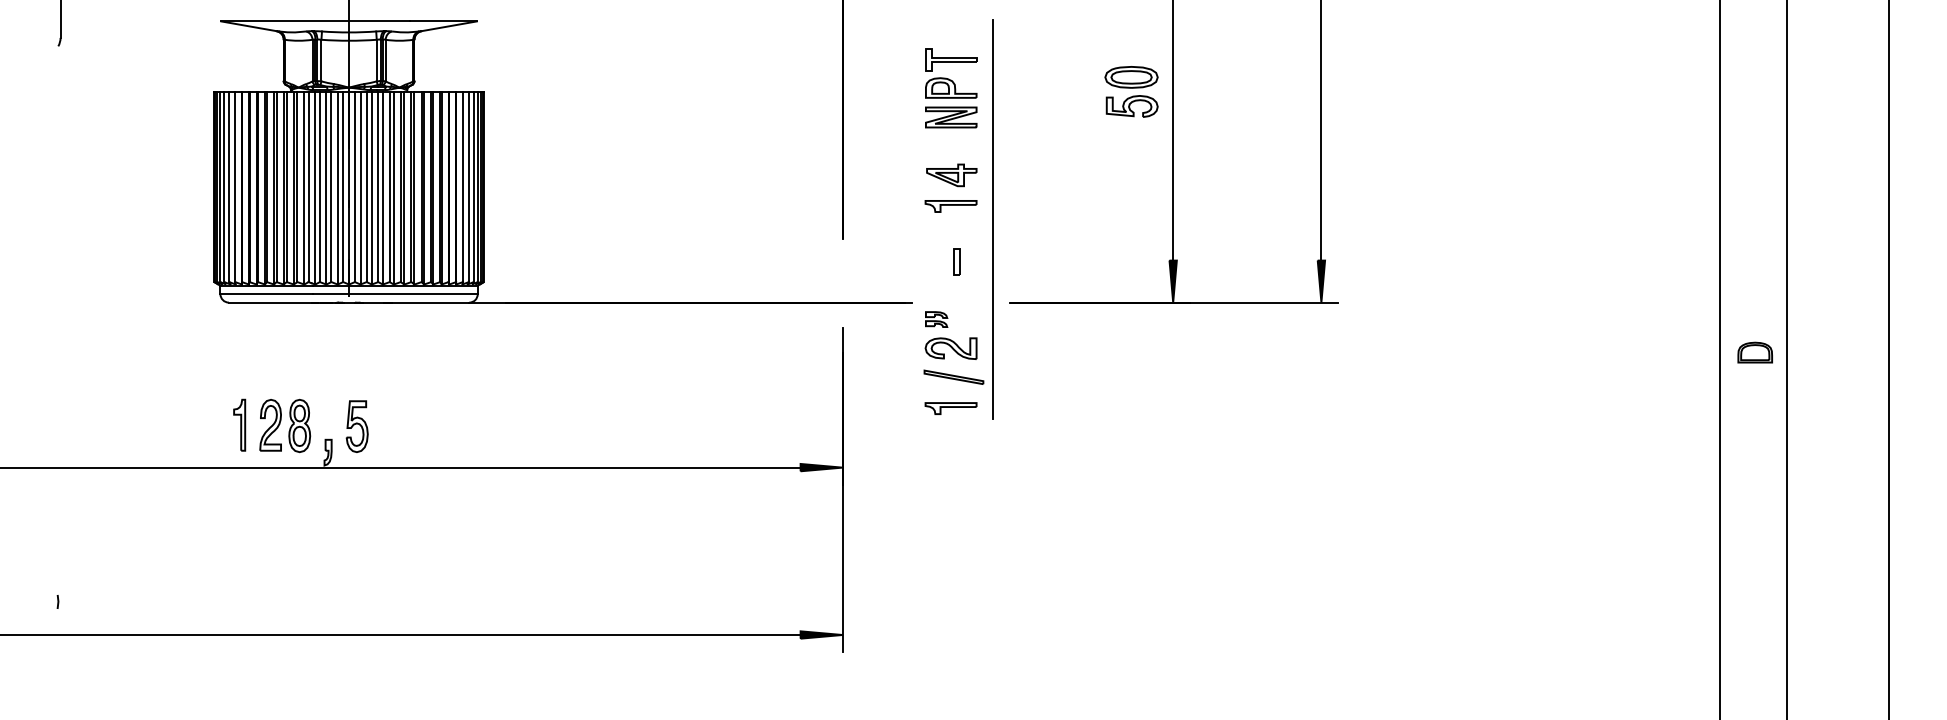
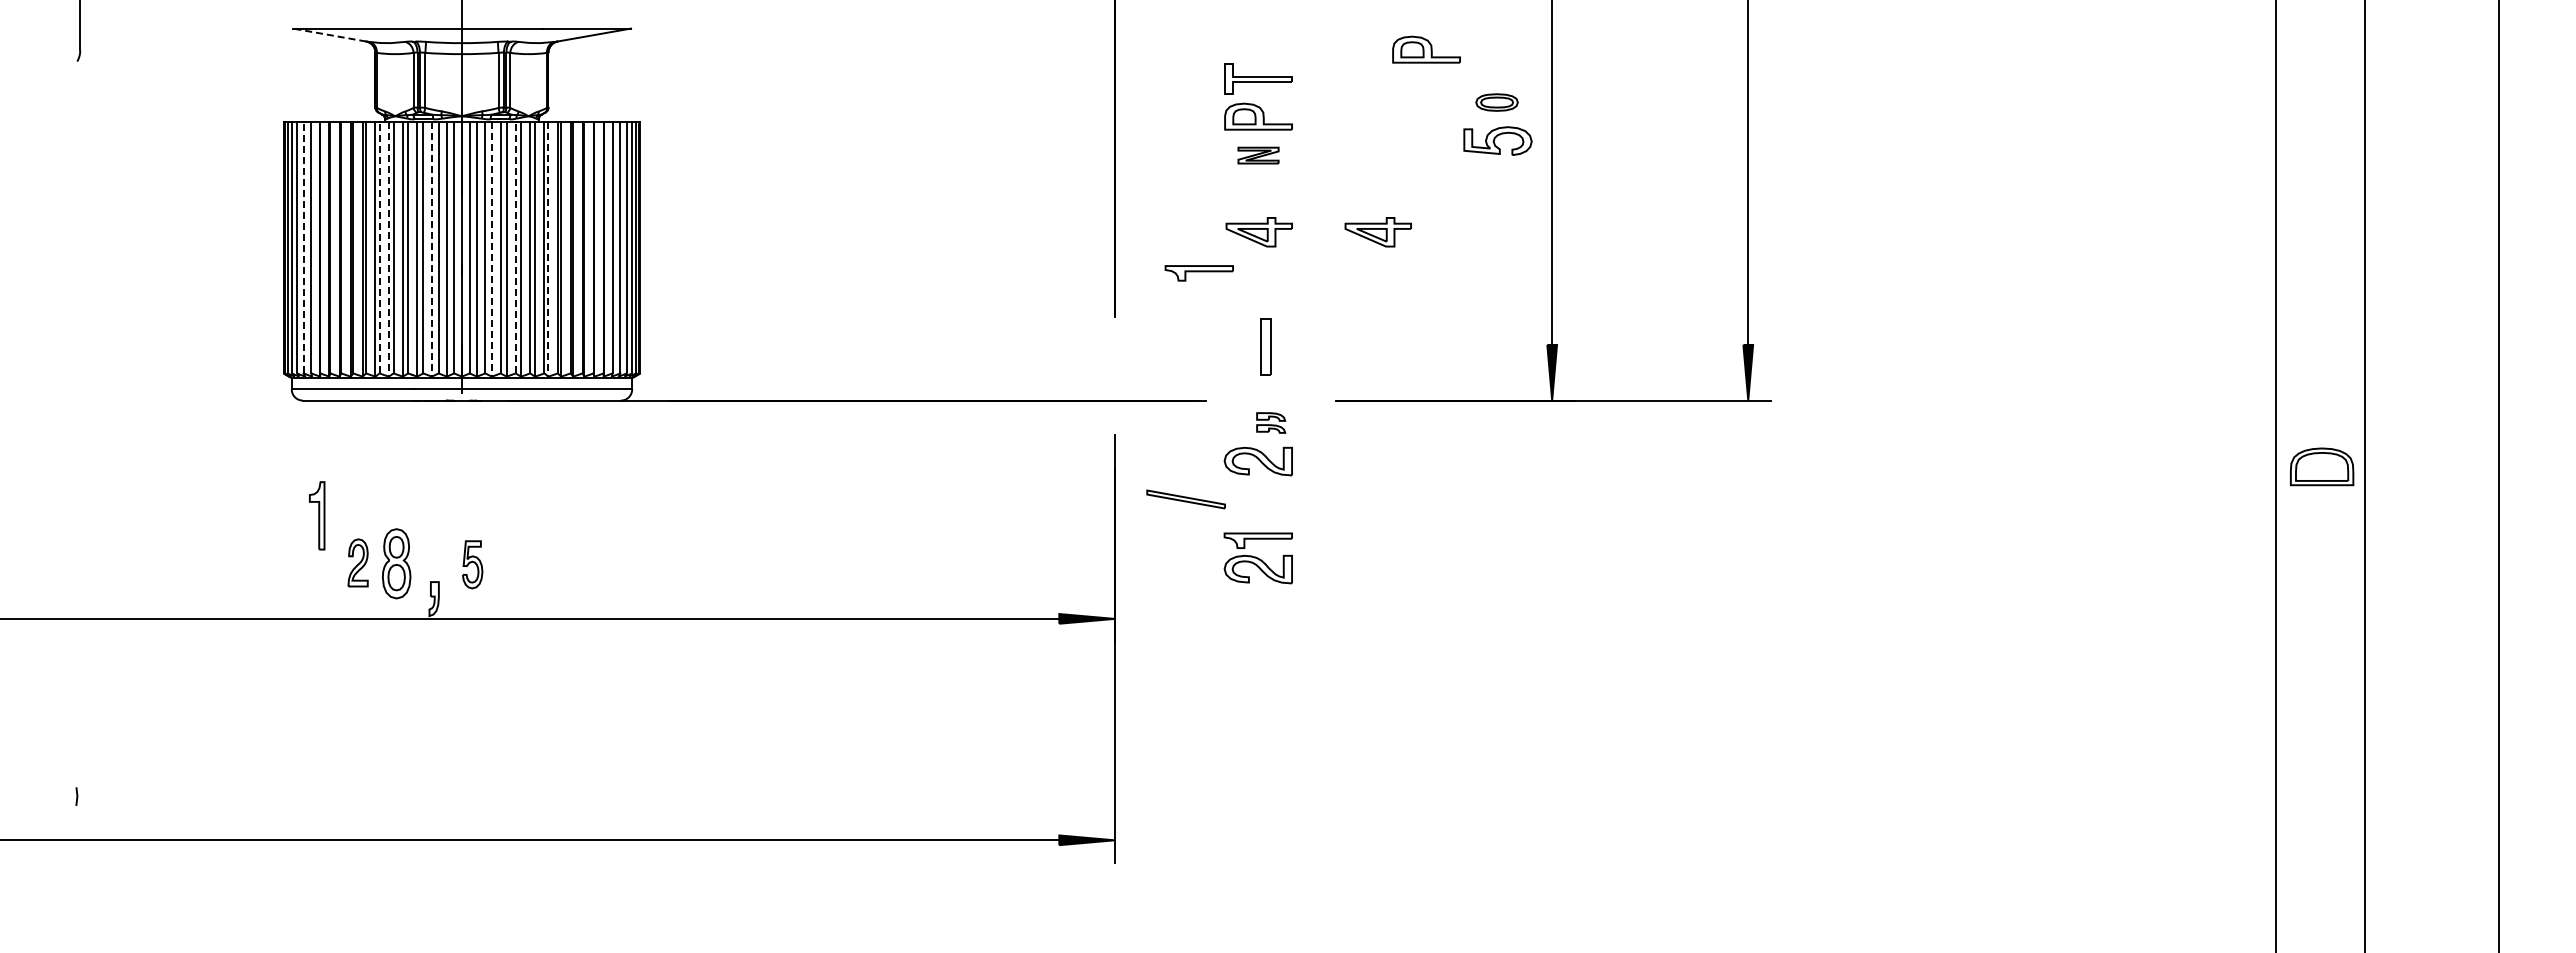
line: (248, 25) -> (329, 34), solid -> dashed
part: (1078, 37) -> (1426, 49), added
part: (1131, 77) -> (1496, 102), size x0.6
part: (951, 117) -> (1258, 155), size x0.6
part: (1041, 175) -> (1377, 232), added
line: (229, 186) -> (303, 247), solid -> dashed
line: (286, 186) -> (379, 247), solid -> dashed
line: (389, 186) -> (515, 247), solid -> dashed
line: (293, 188) -> (388, 249), solid -> dashed
line: (326, 188) -> (431, 249), solid -> dashed
line: (372, 188) -> (492, 249), solid -> dashed
line: (414, 188) -> (548, 249), solid -> dashed
part: (950, 206) -> (1198, 273), moved
line: (993, 220) -> (1314, 291), removed
part: (957, 261) -> (1266, 346), size x1.6
part: (936, 319) -> (1271, 422), moved
part: (1755, 352) -> (2322, 466), size x1.4
part: (953, 377) -> (1185, 499), moved
part: (239, 425) -> (317, 515), moved
part: (270, 425) -> (357, 562), size x0.7
part: (357, 426) -> (472, 564), size x0.7
part: (950, 430) -> (1257, 569), added

